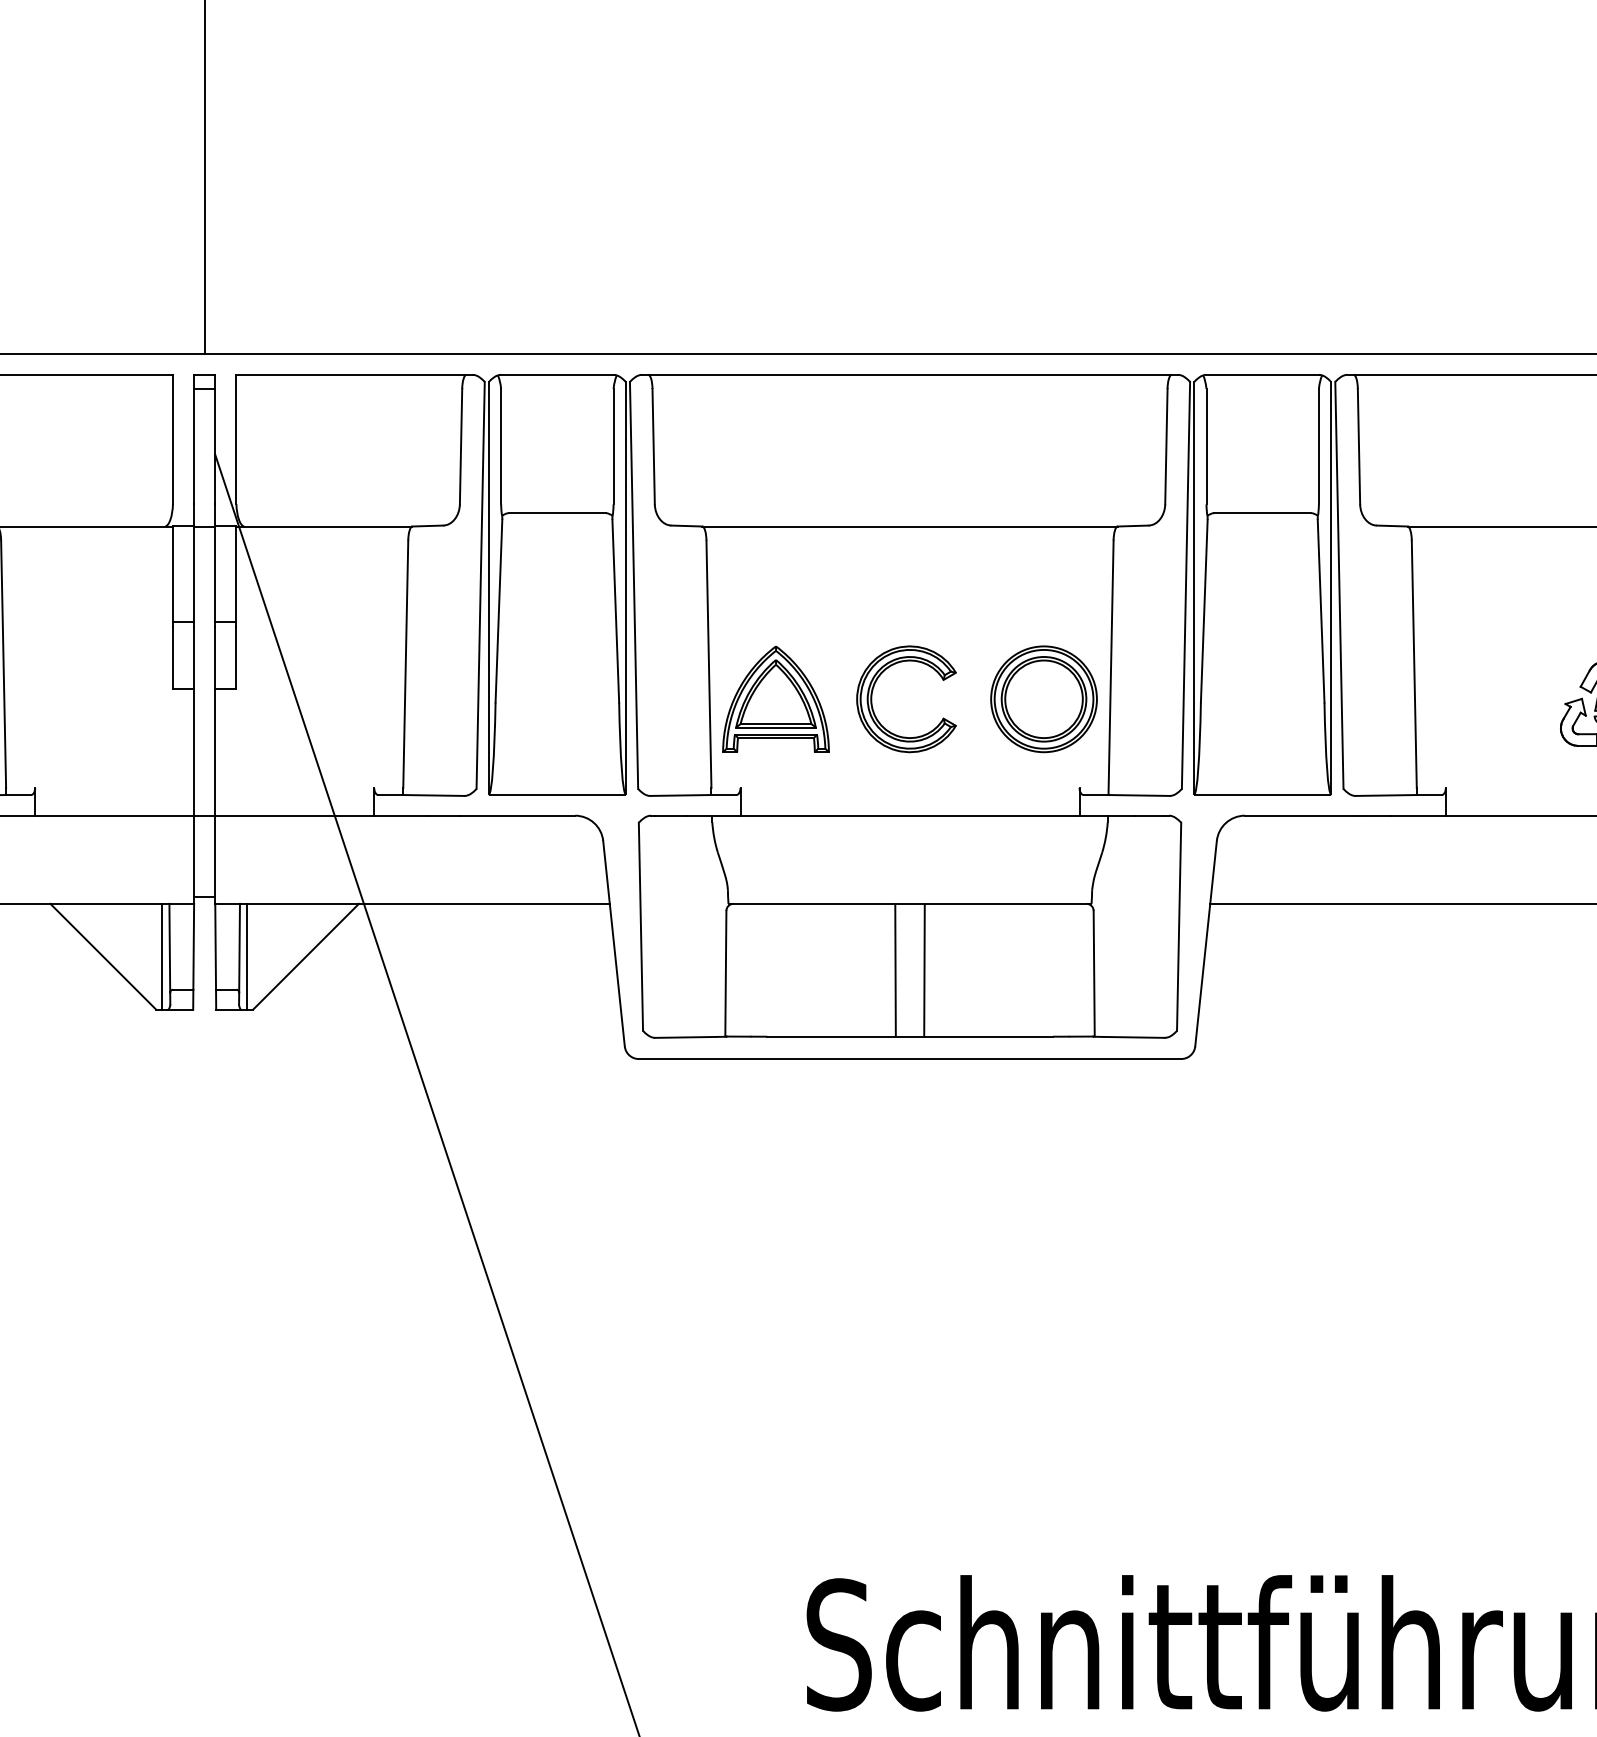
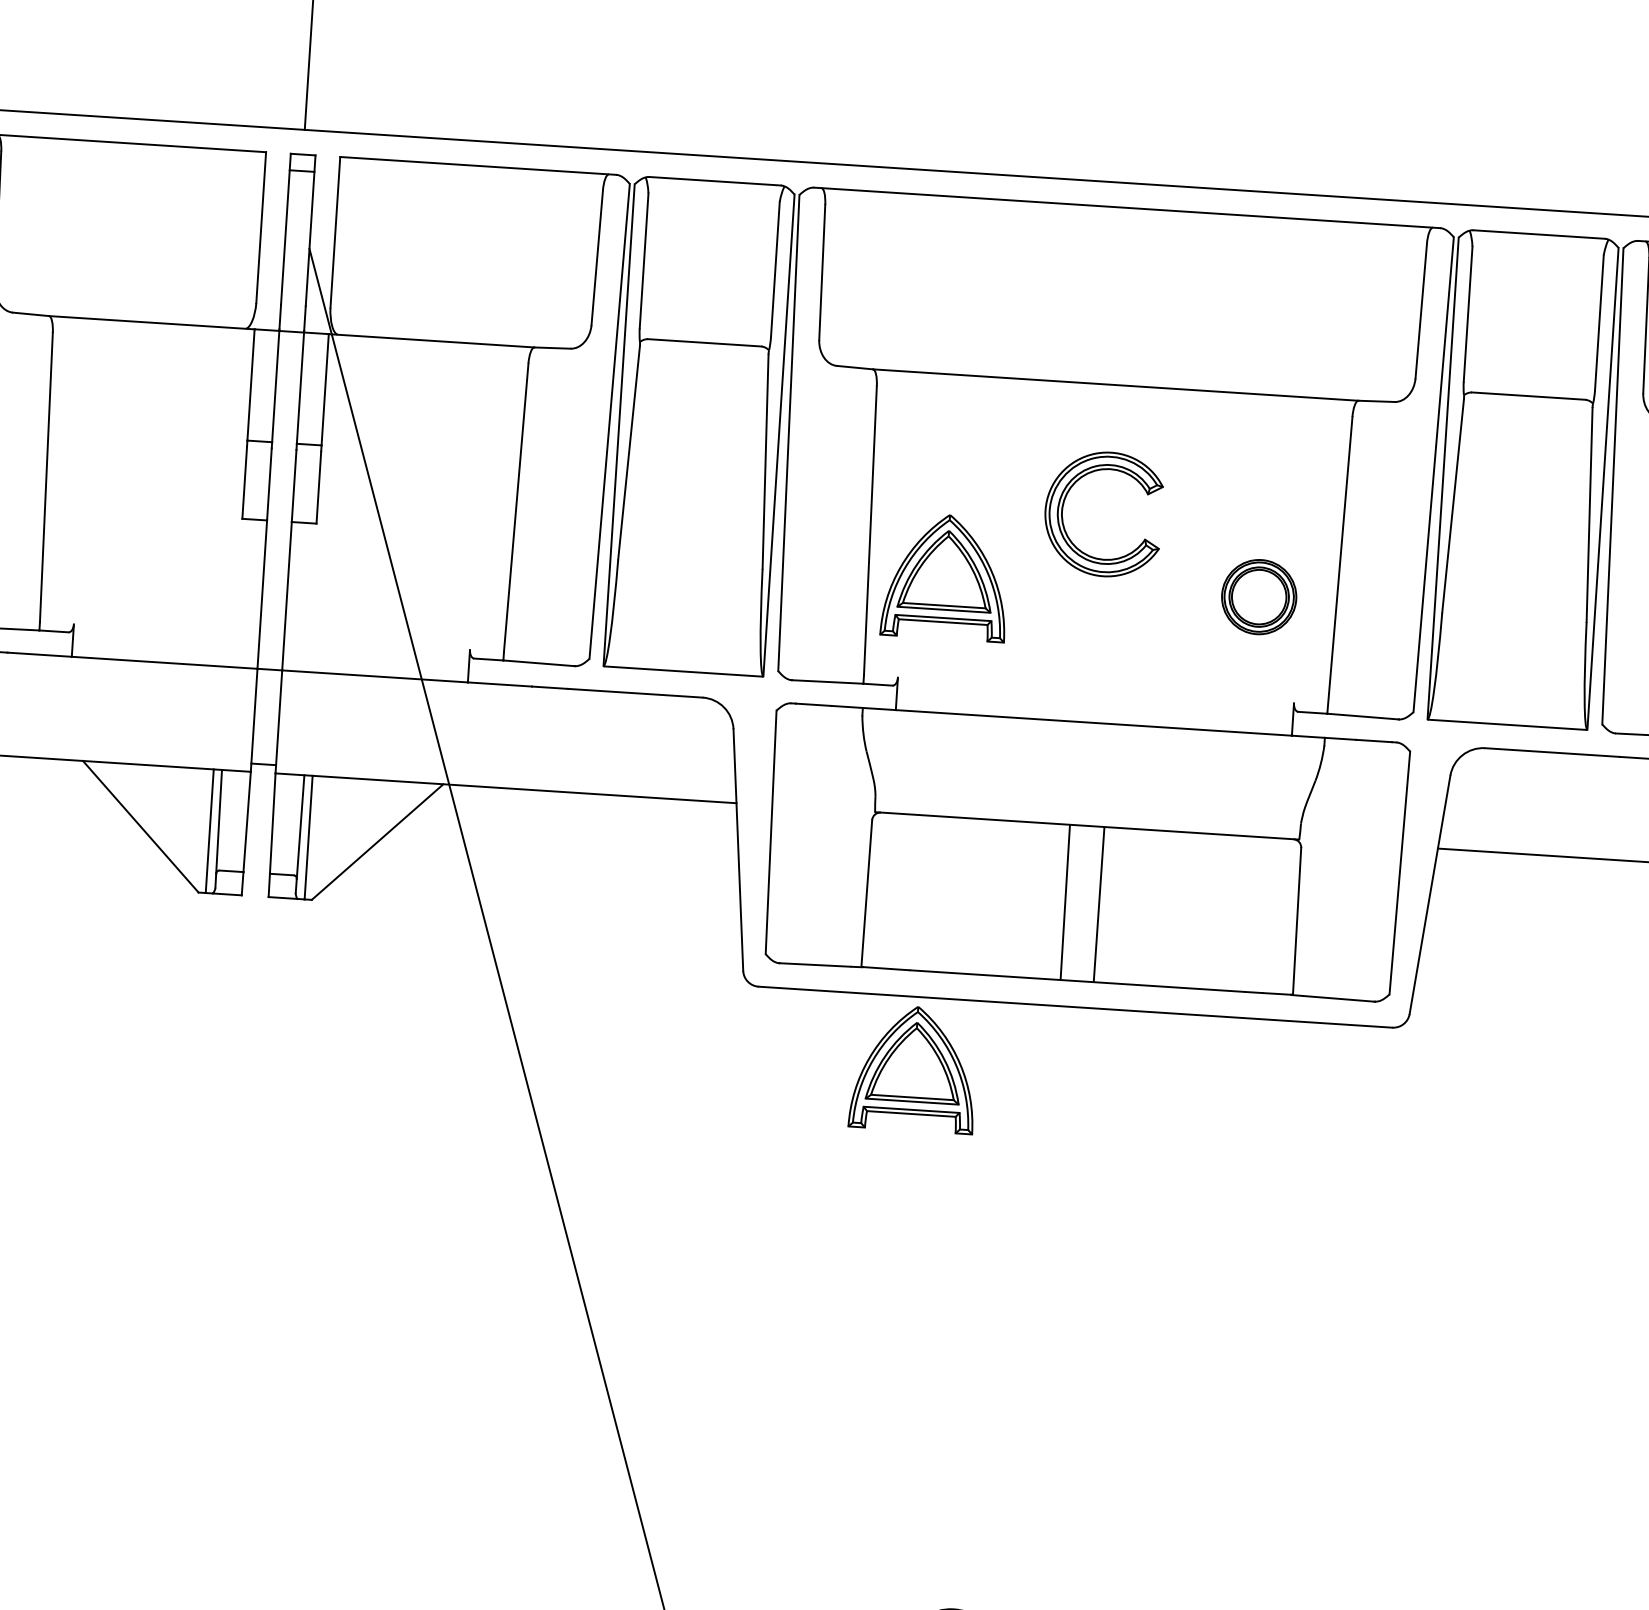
part: (1043, 699) -> (1258, 597), size x0.6
part: (873, 707) -> (1064, 521), moved
part: (775, 1119) -> (913, 1067), added

